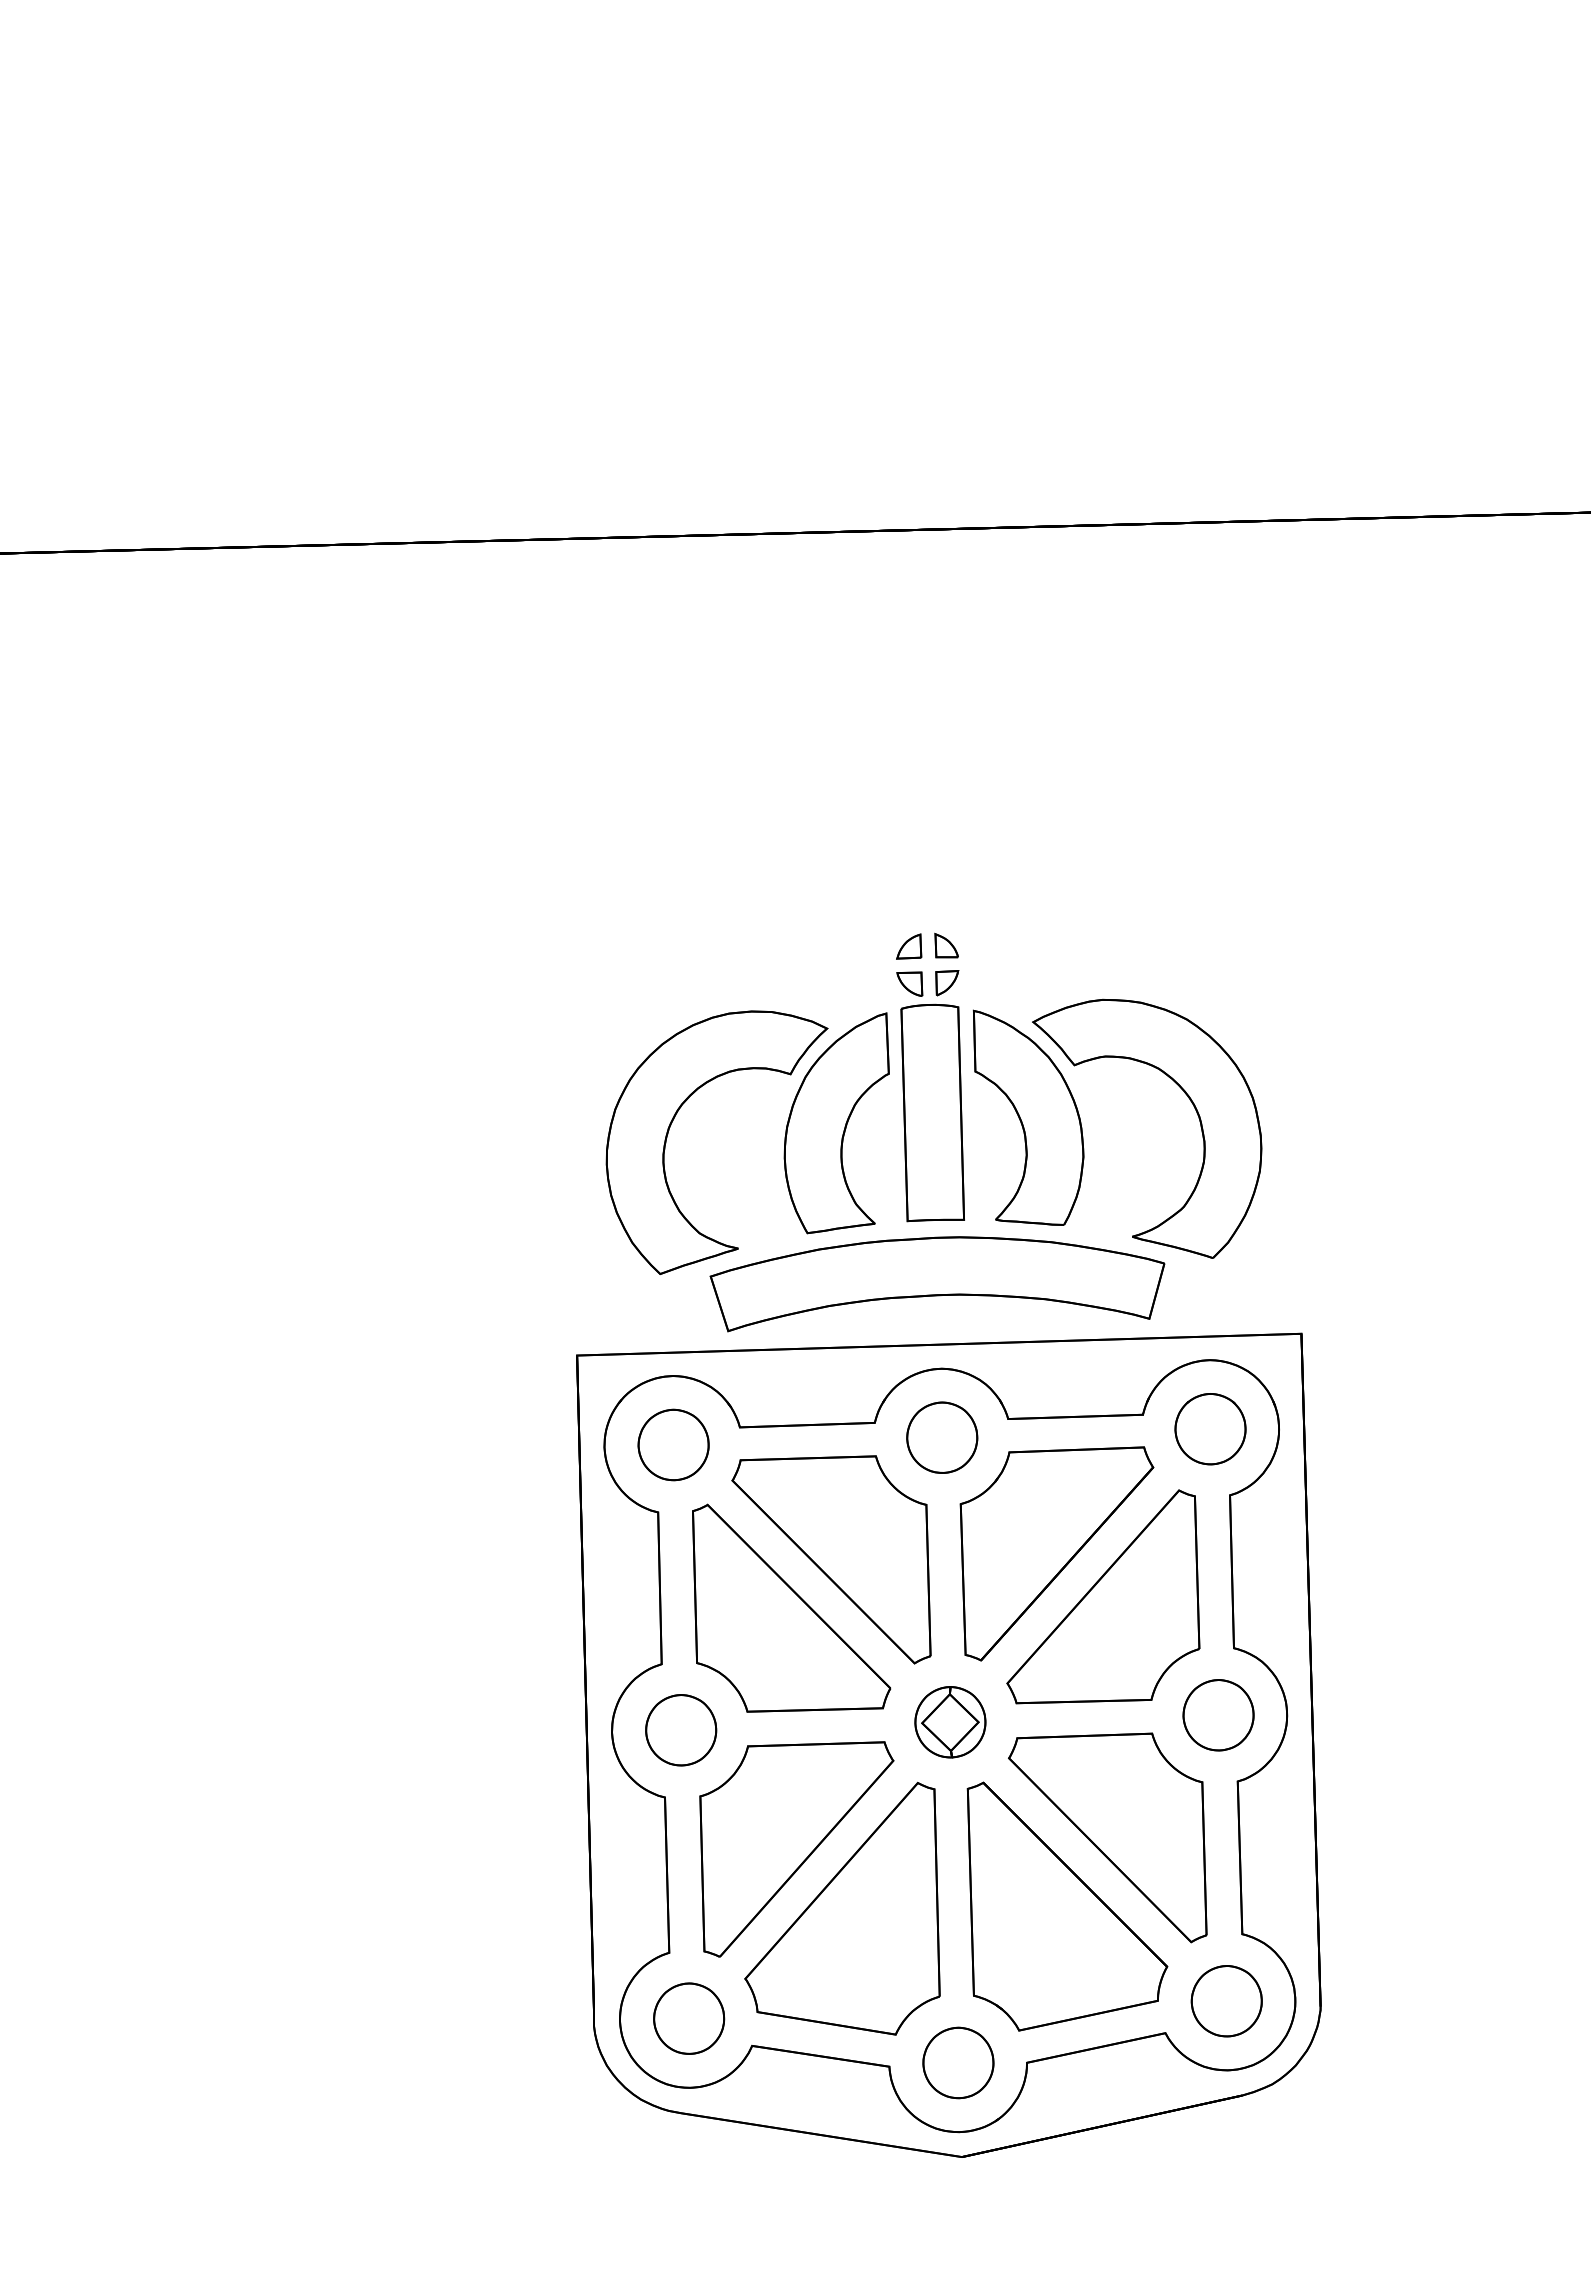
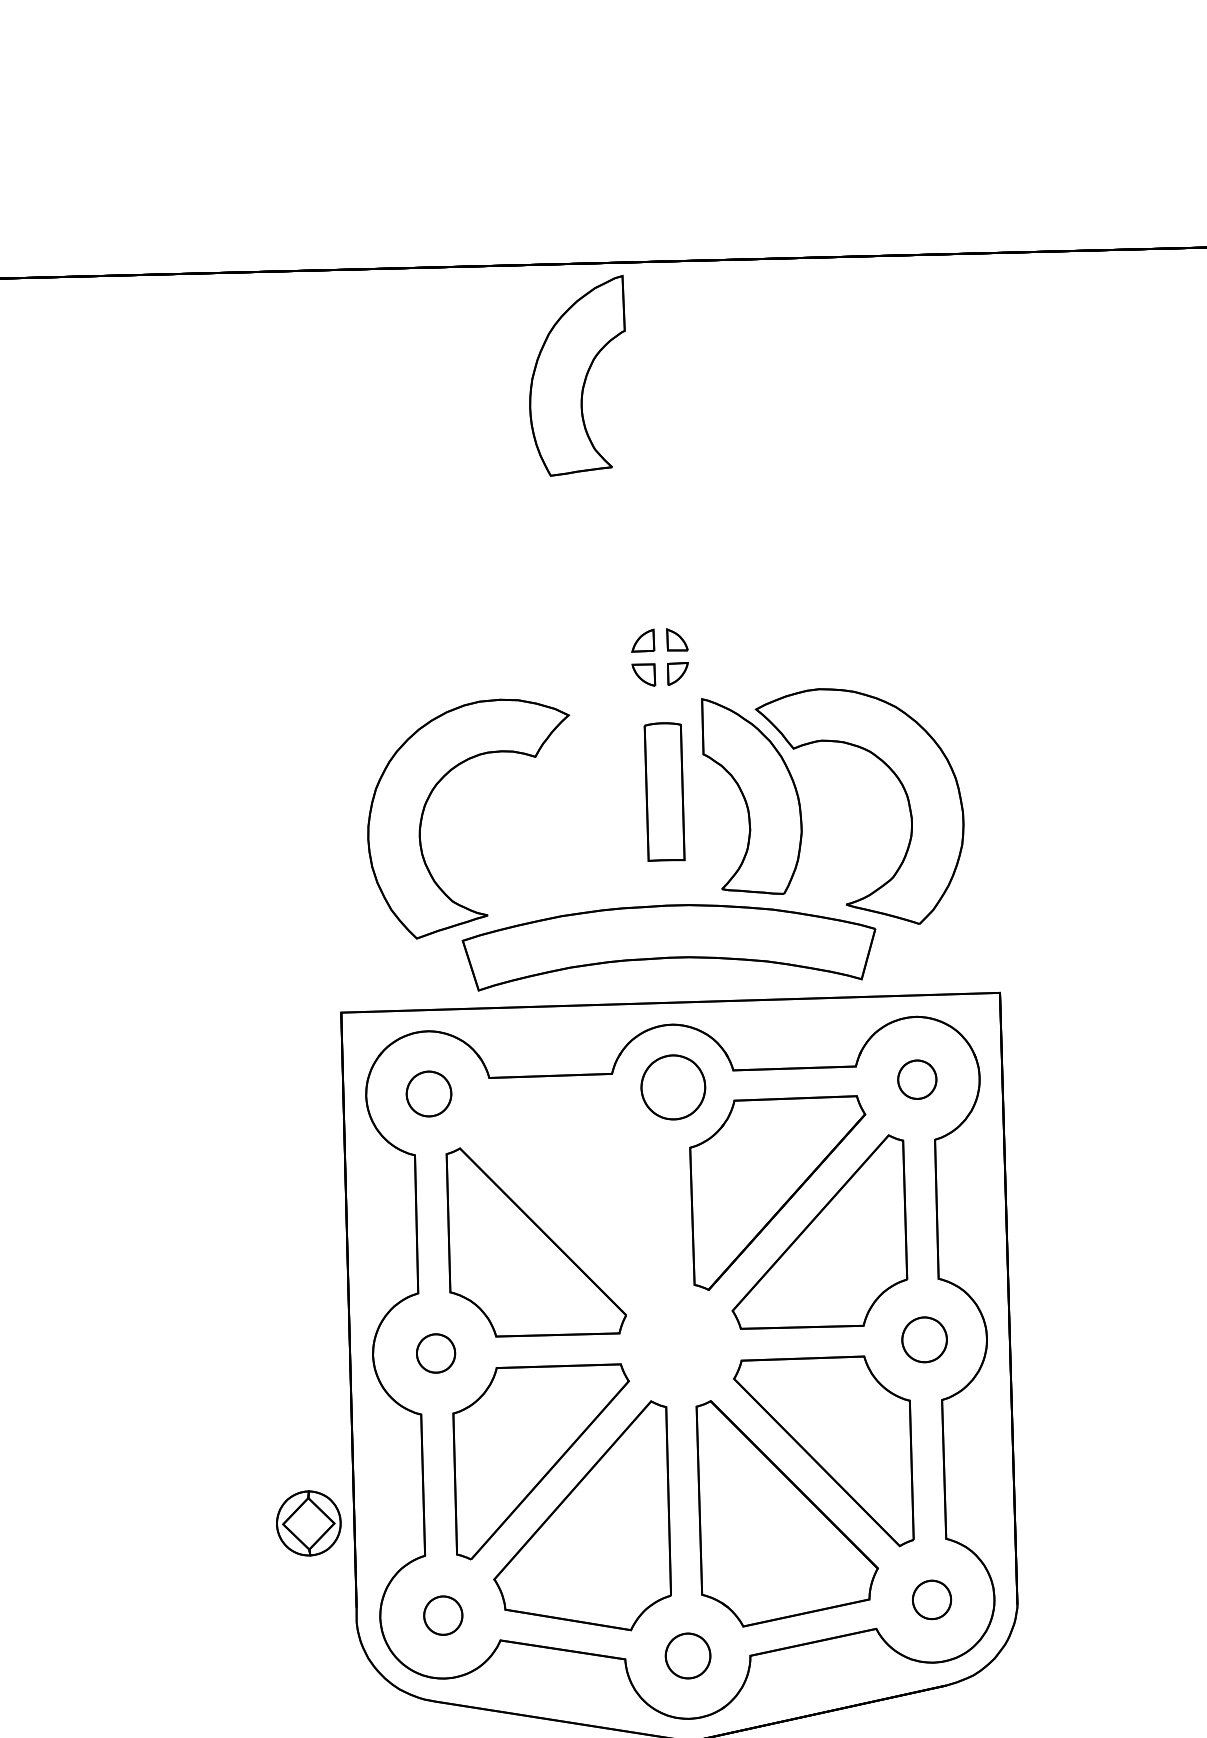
part: (932, 1112) -> (664, 791), size x0.7
part: (836, 1123) -> (577, 376), moved
part: (1210, 1429) -> (917, 1079), size x0.6
part: (673, 1444) -> (428, 1093), size x0.7
part: (831, 1559) -> (572, 1198), removed
part: (1218, 1715) -> (924, 1339), size x0.7
part: (950, 1722) -> (308, 1523), moved
part: (681, 1730) -> (436, 1353), size x0.6
part: (1226, 2001) -> (931, 1600), size x0.6
part: (689, 2018) -> (443, 1615), size x0.6
part: (958, 2062) -> (688, 1655), size x0.7

